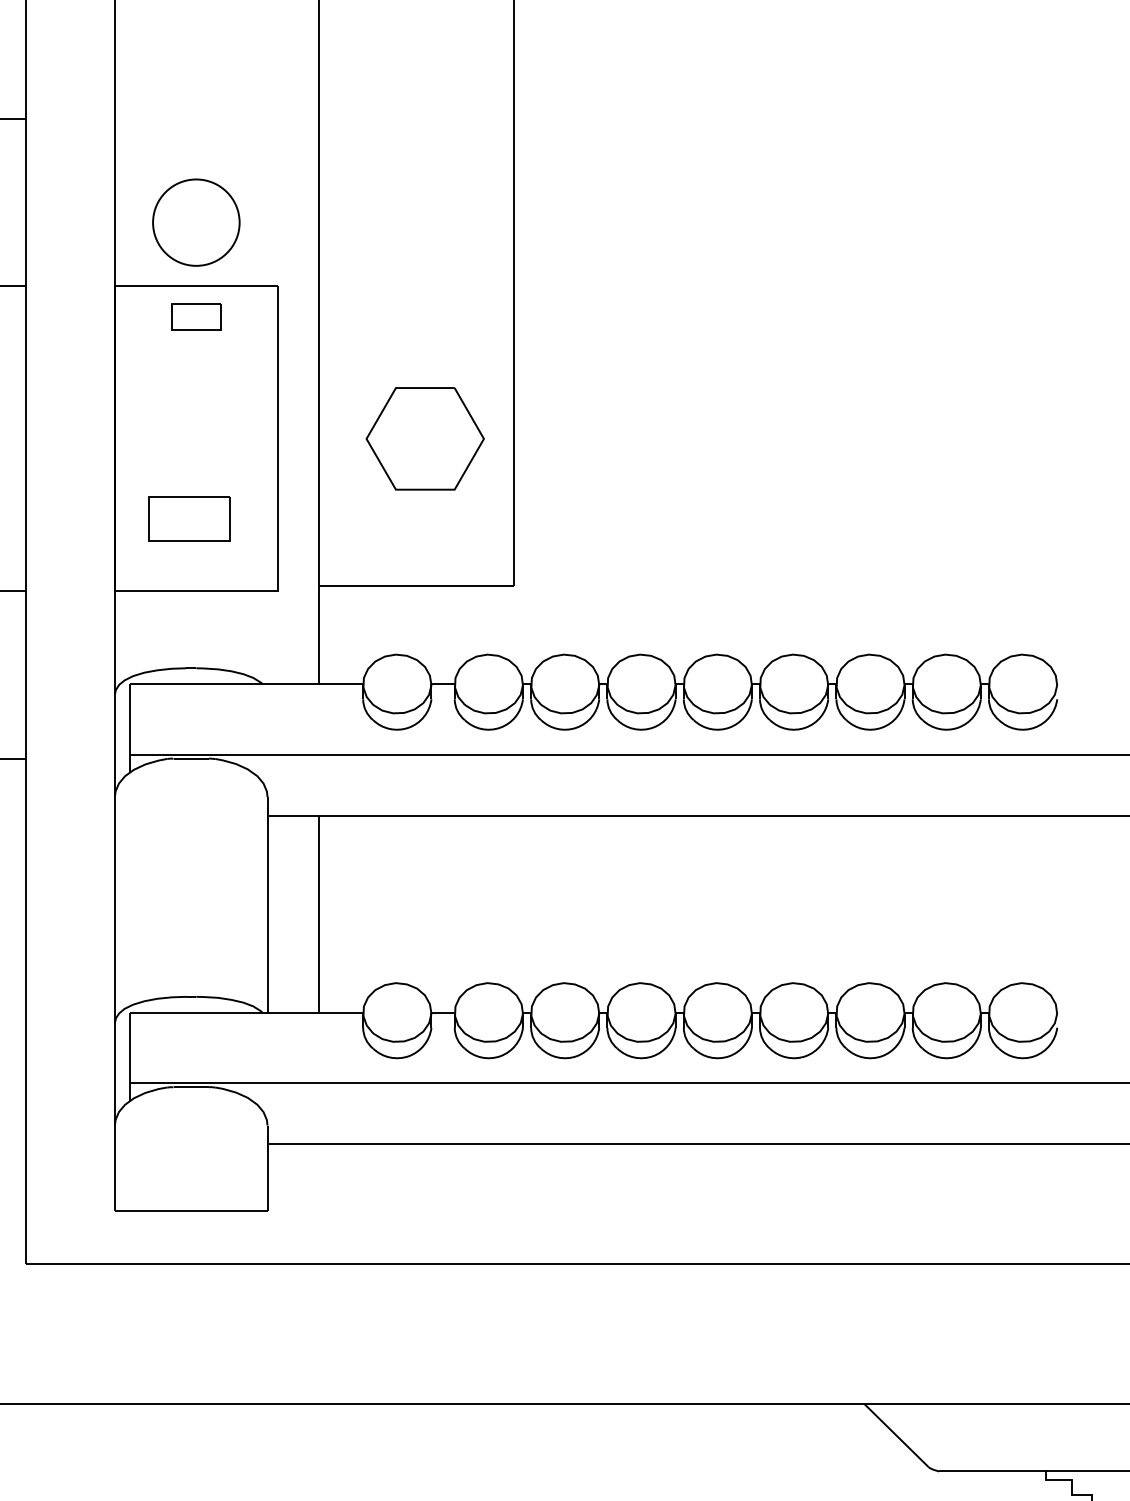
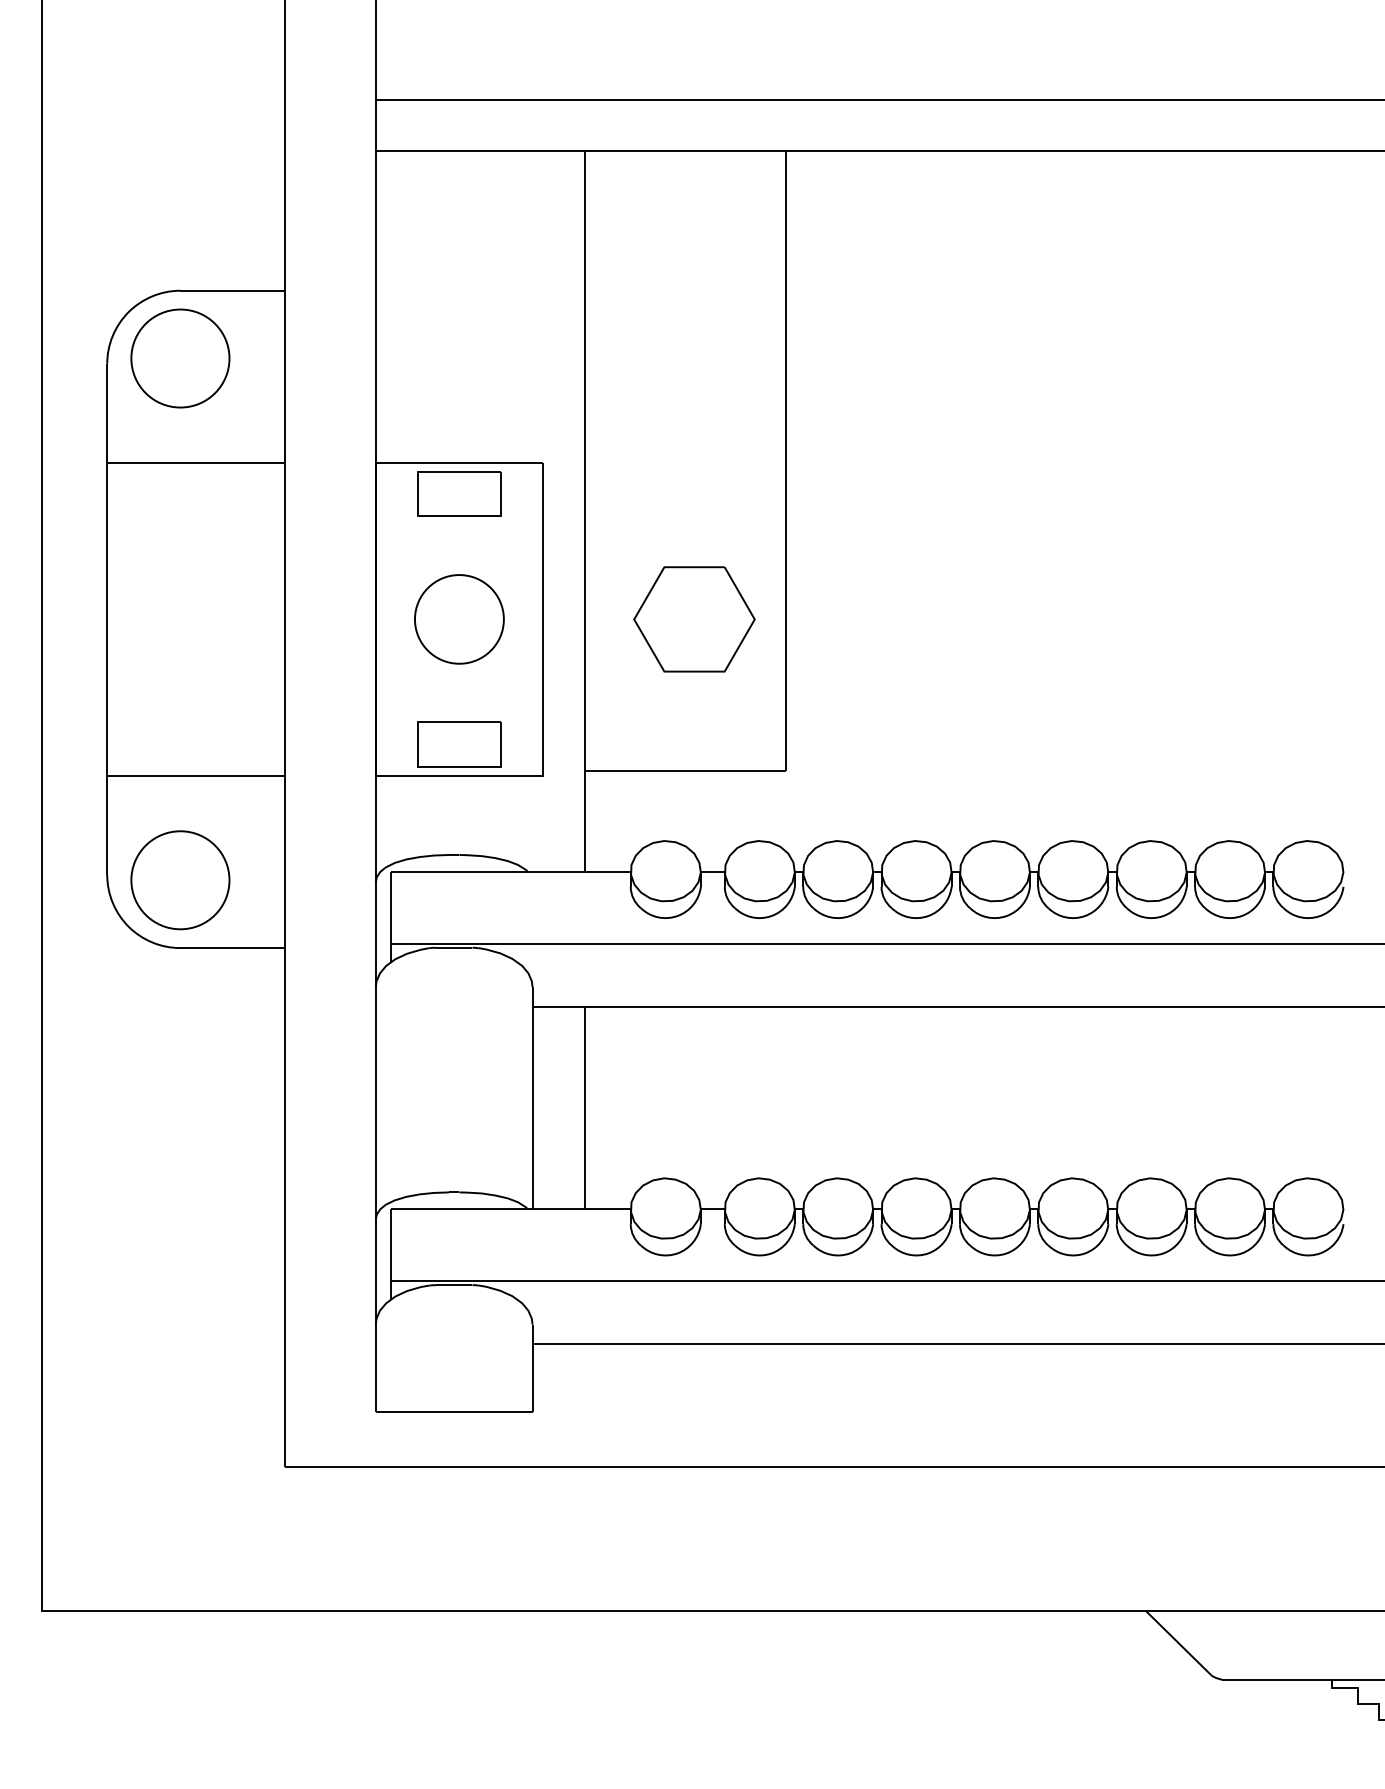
part: (196, 222) -> (459, 619), moved
part: (196, 316) -> (459, 493), size x1.67
part: (189, 518) -> (459, 744), moved

